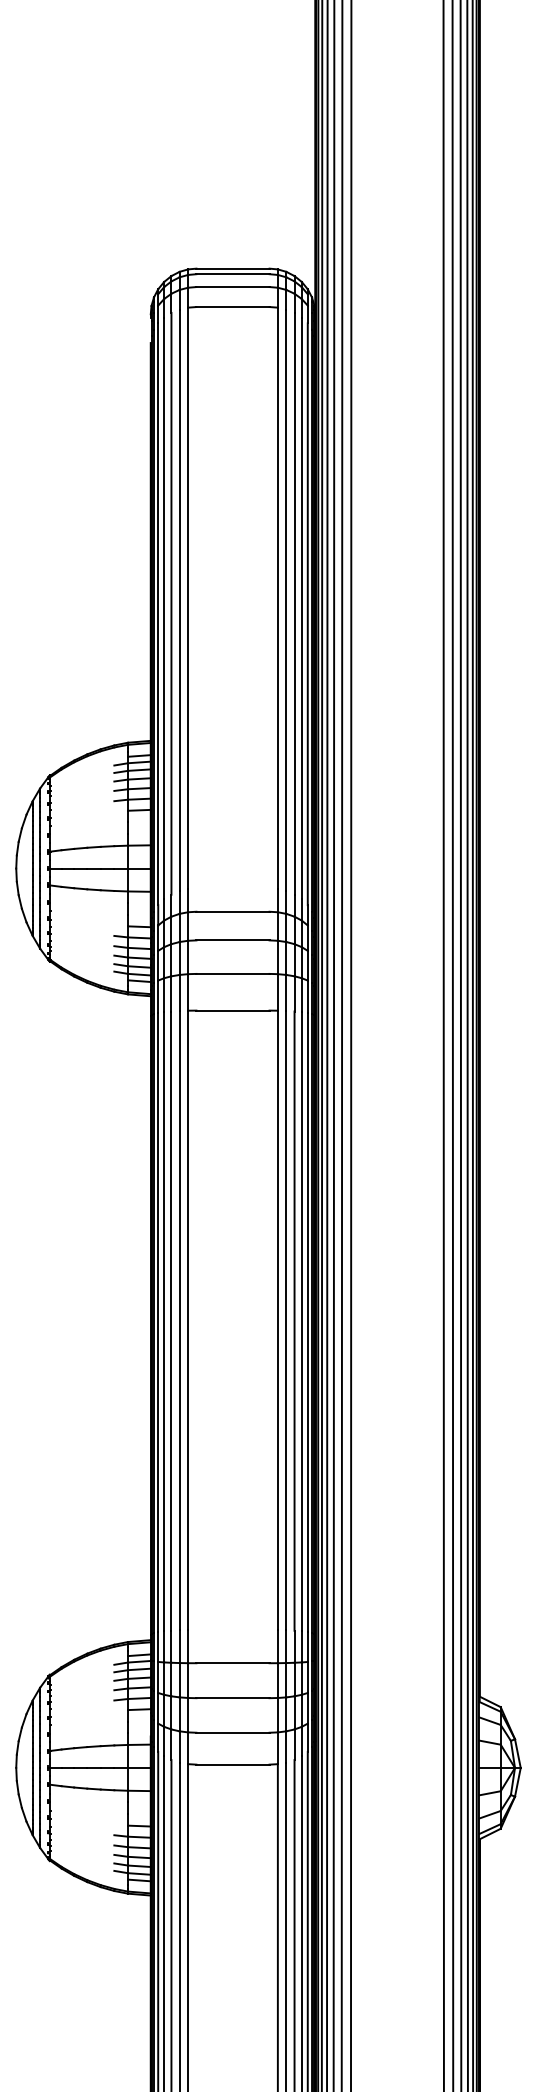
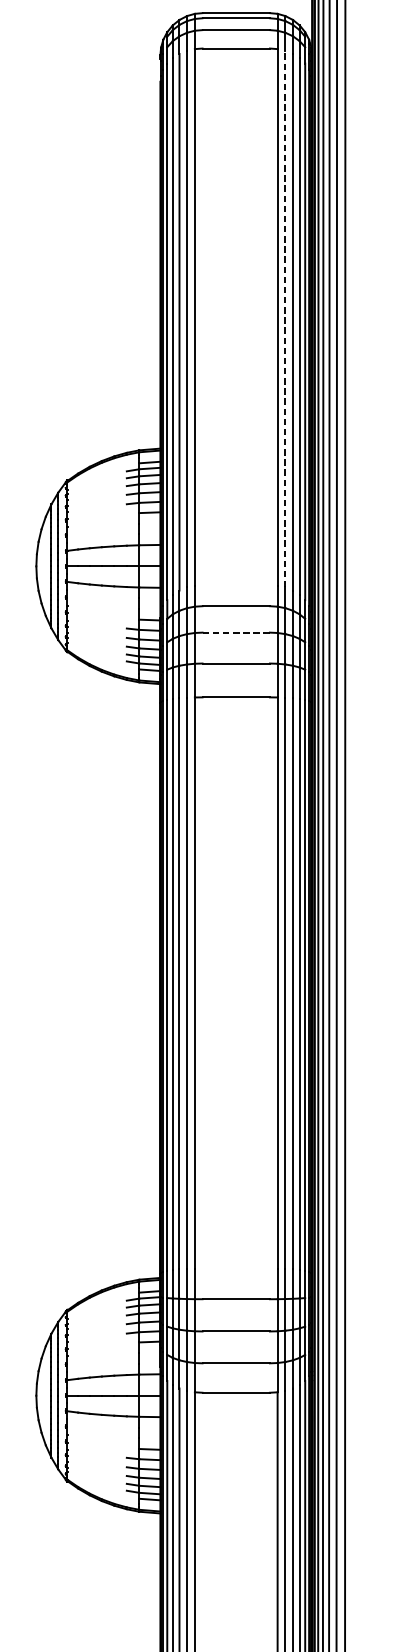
line: (286, 600) -> (285, 319), solid -> dashed
line: (232, 940) -> (235, 632), solid -> dashed

